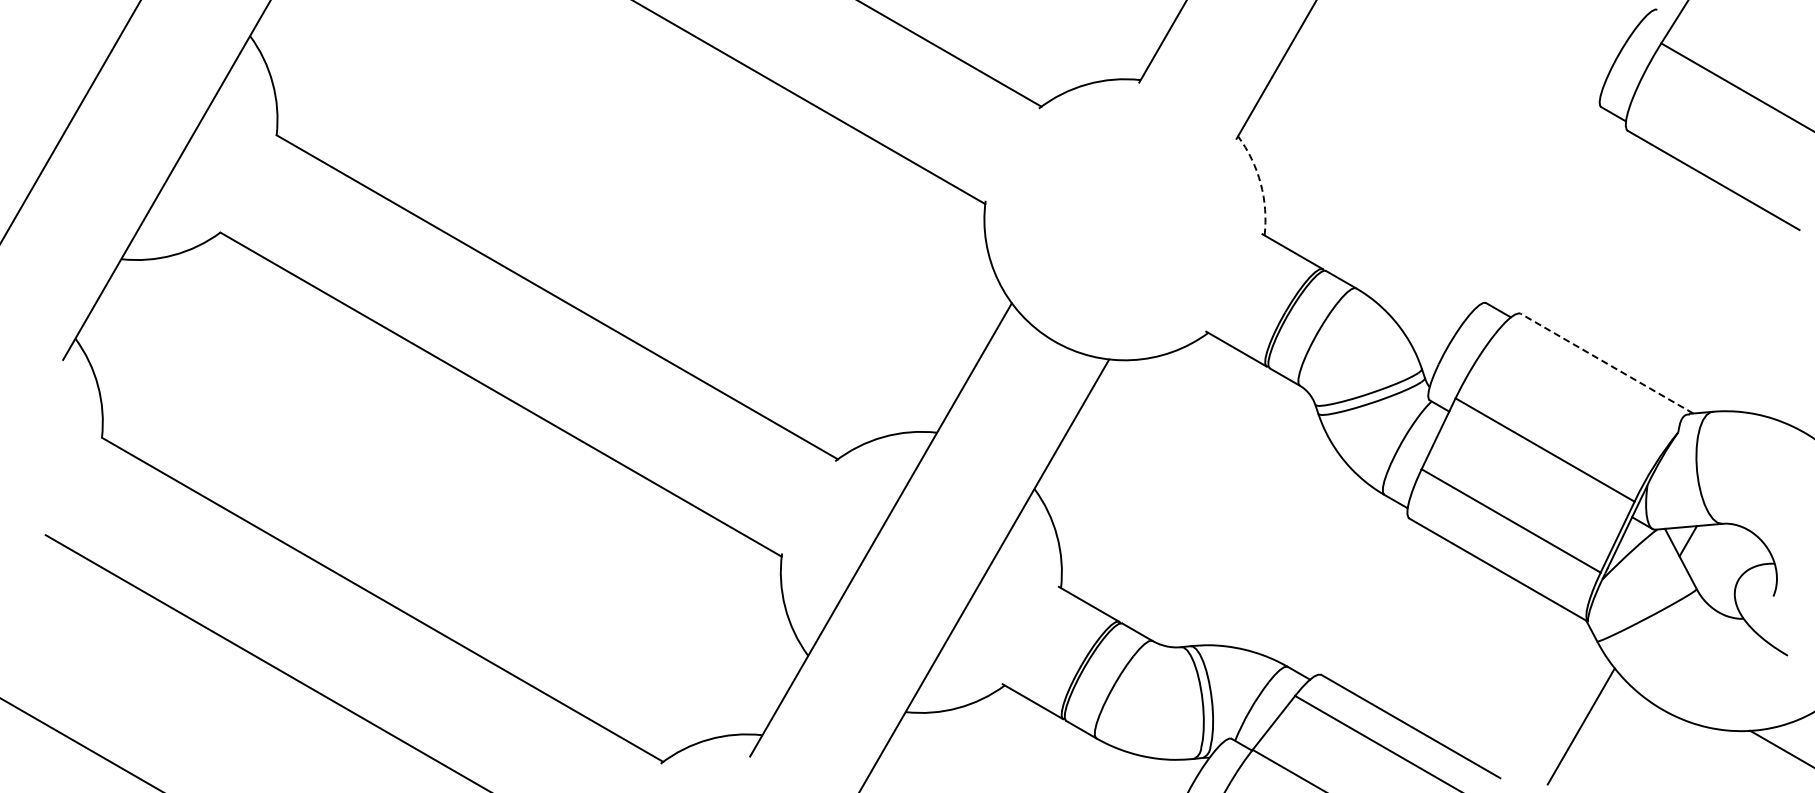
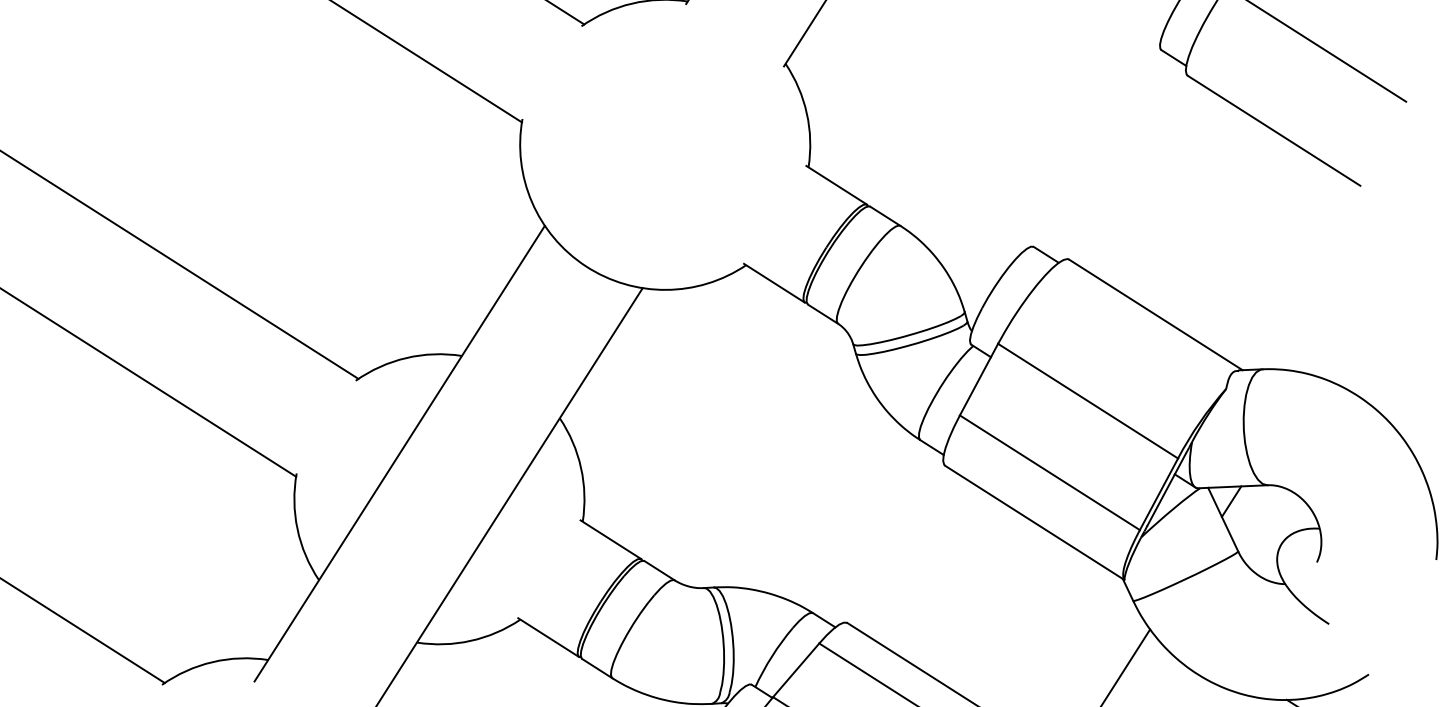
arc: (1260, 183) -> (806, 113), dashed -> solid
line: (1607, 363) -> (1156, 314), dashed -> solid

